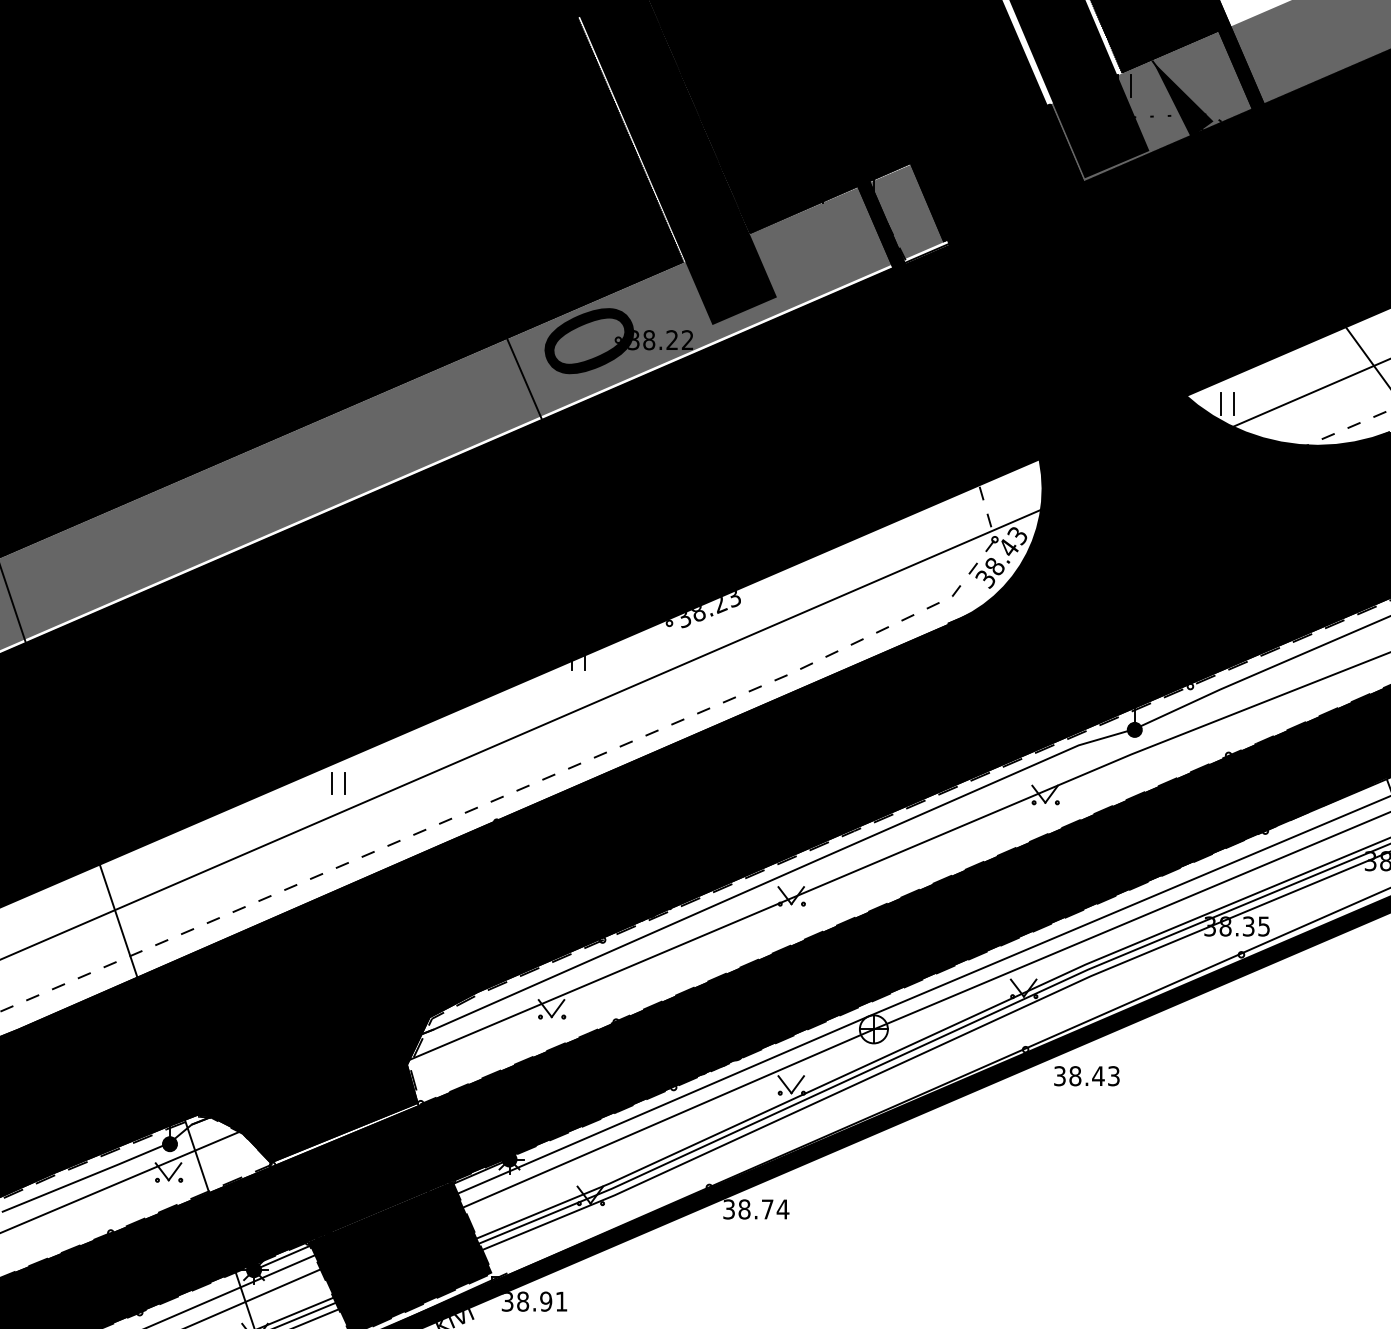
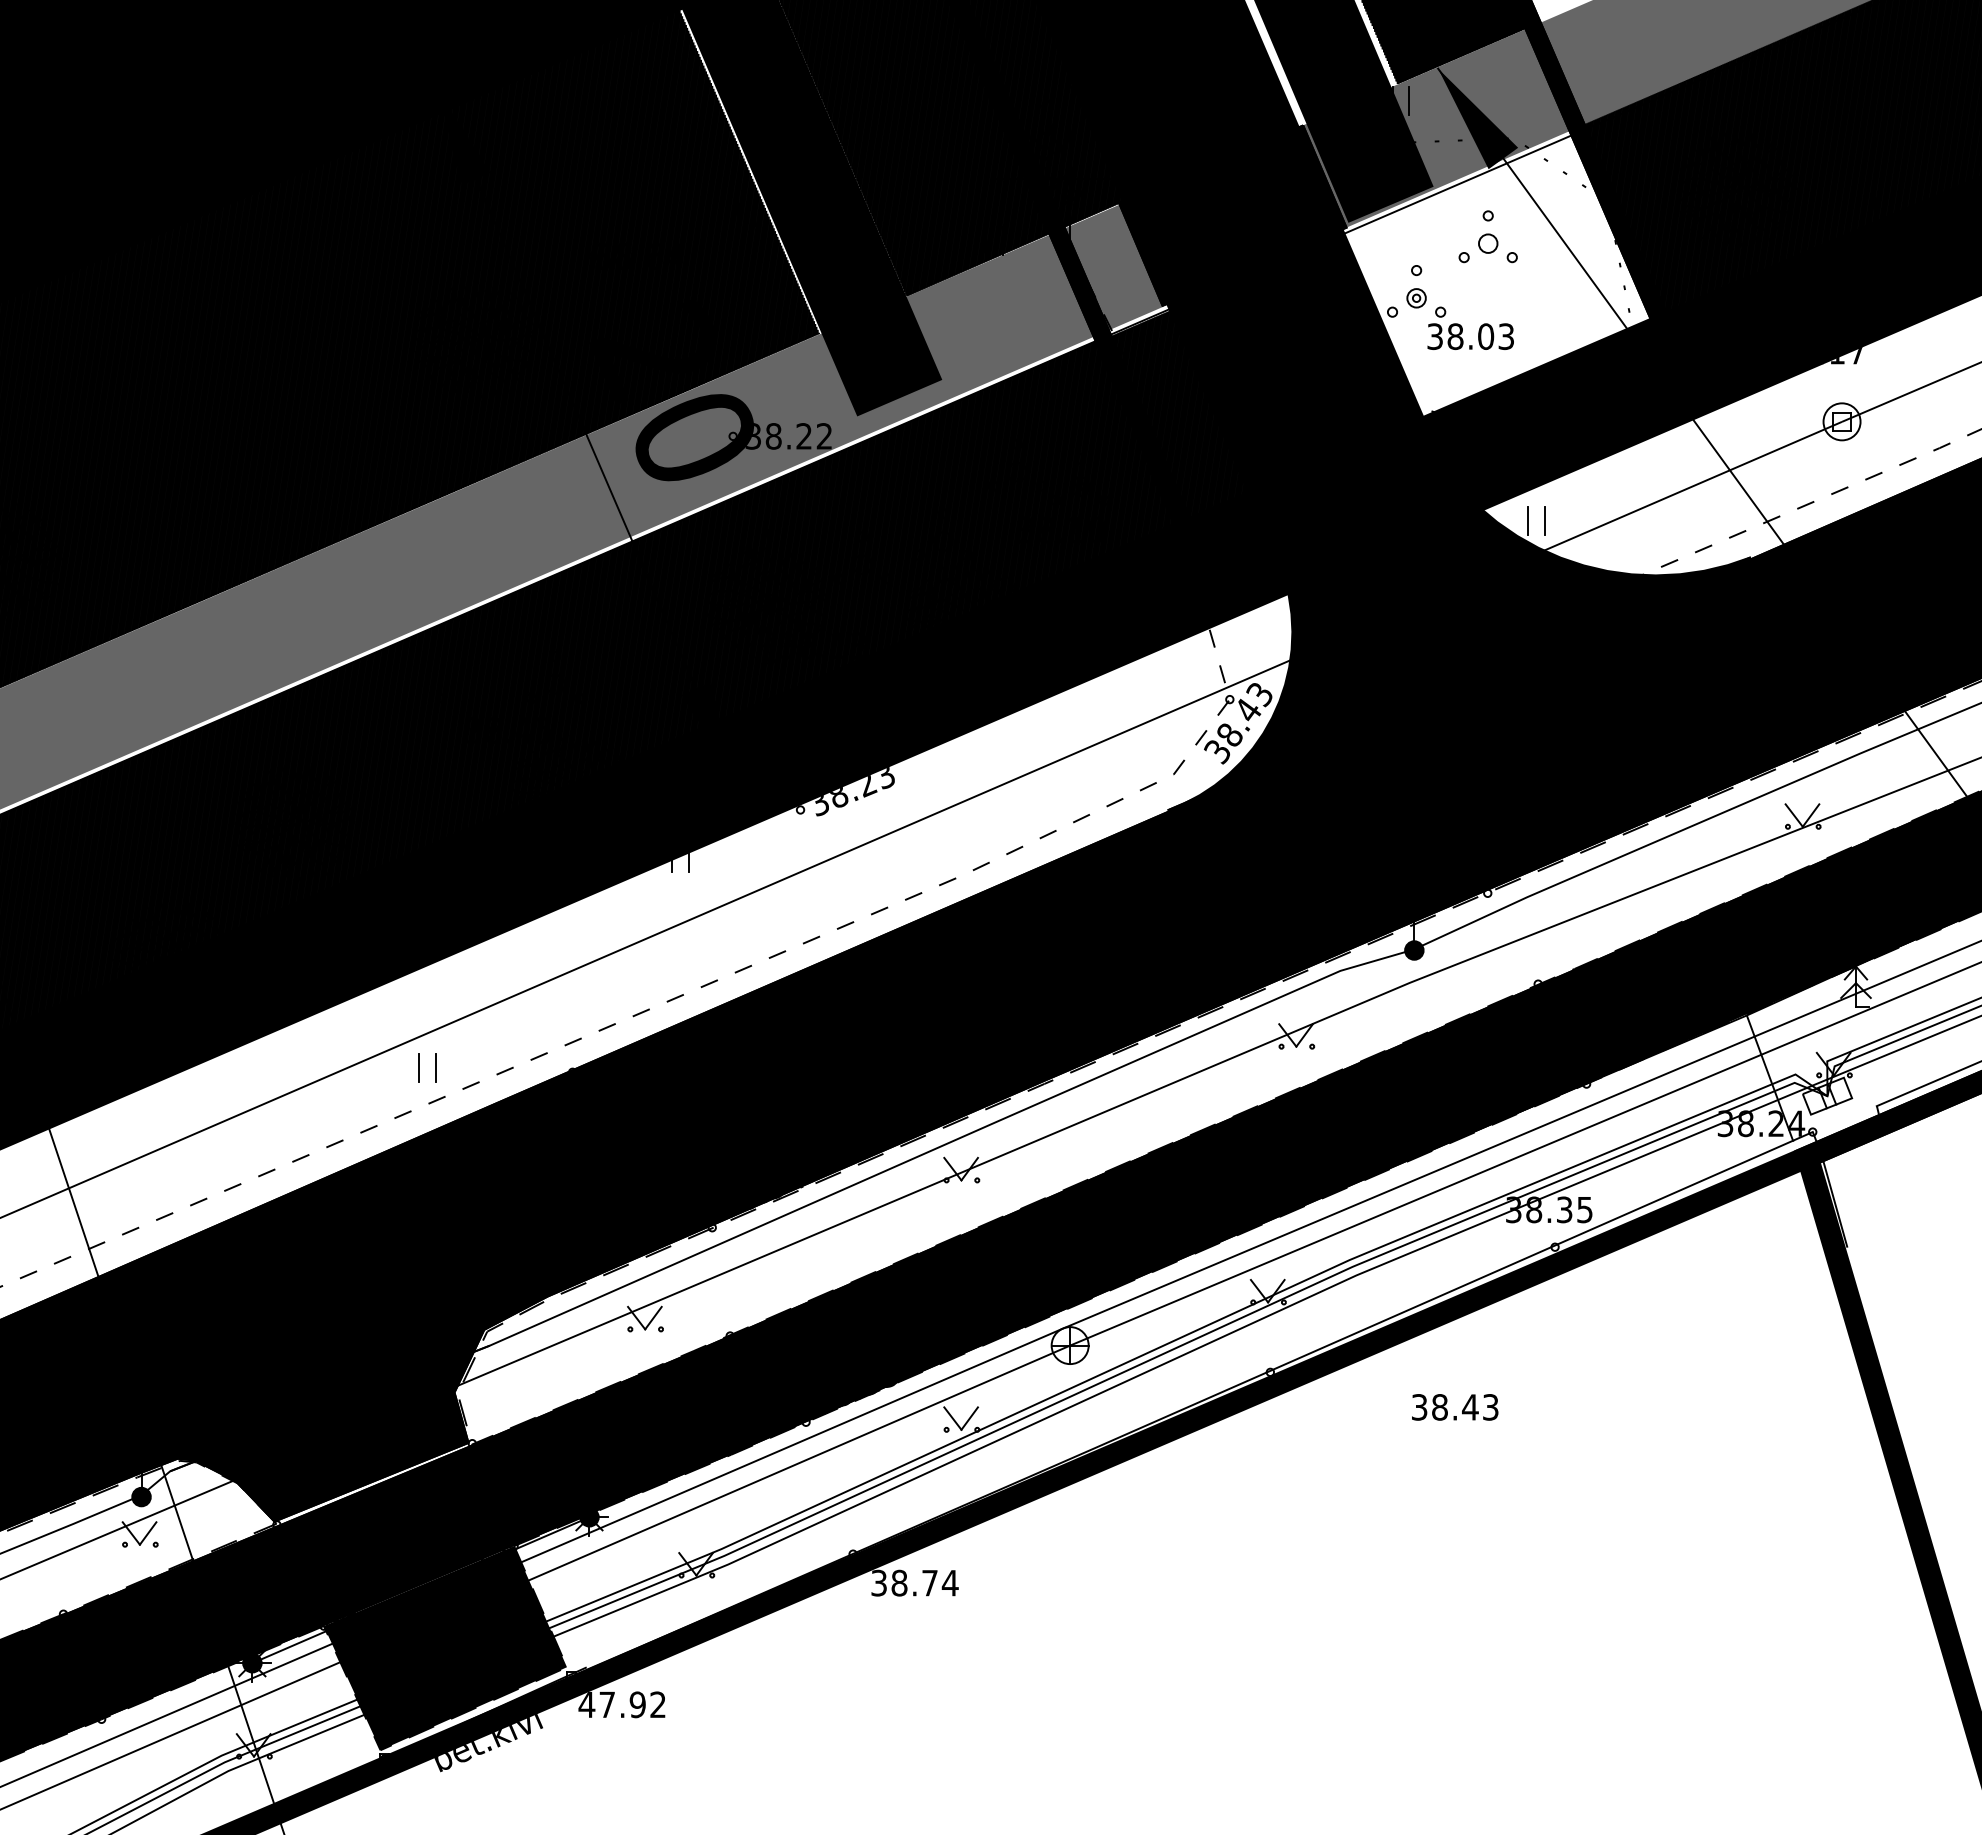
hatch: (1206, 236) -> (1509, 299), removed
part: (332, 782) -> (419, 1067), moved
text: (1087, 1076) -> (1455, 1407), moved
text: (533, 1301) -> (621, 1704), 38.91 -> 47.92

